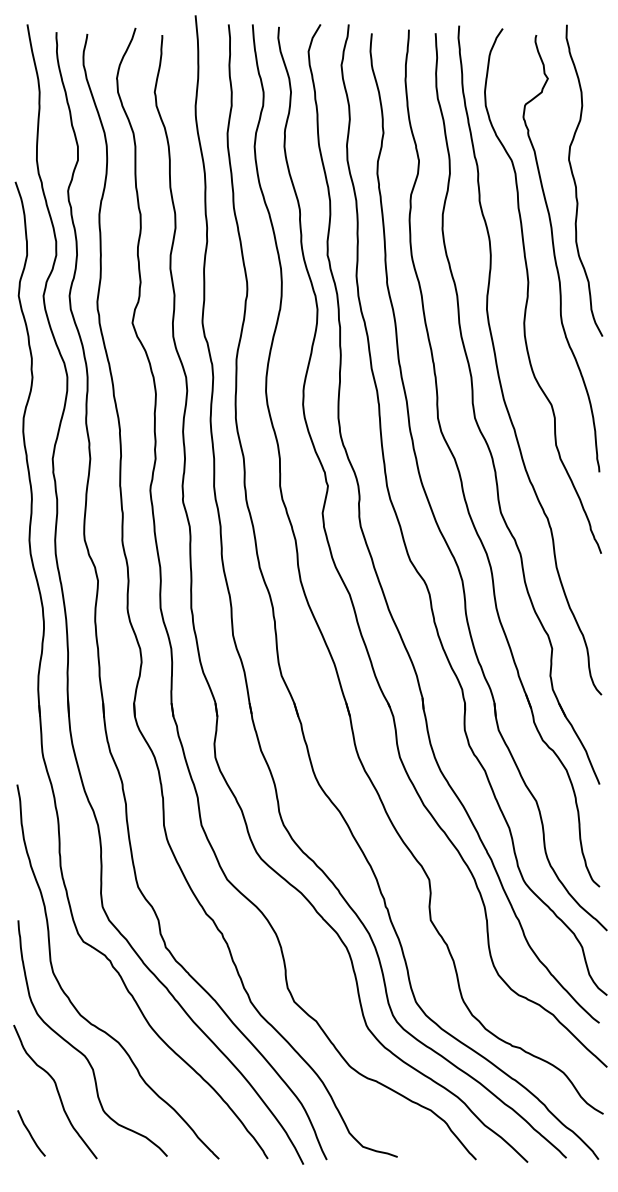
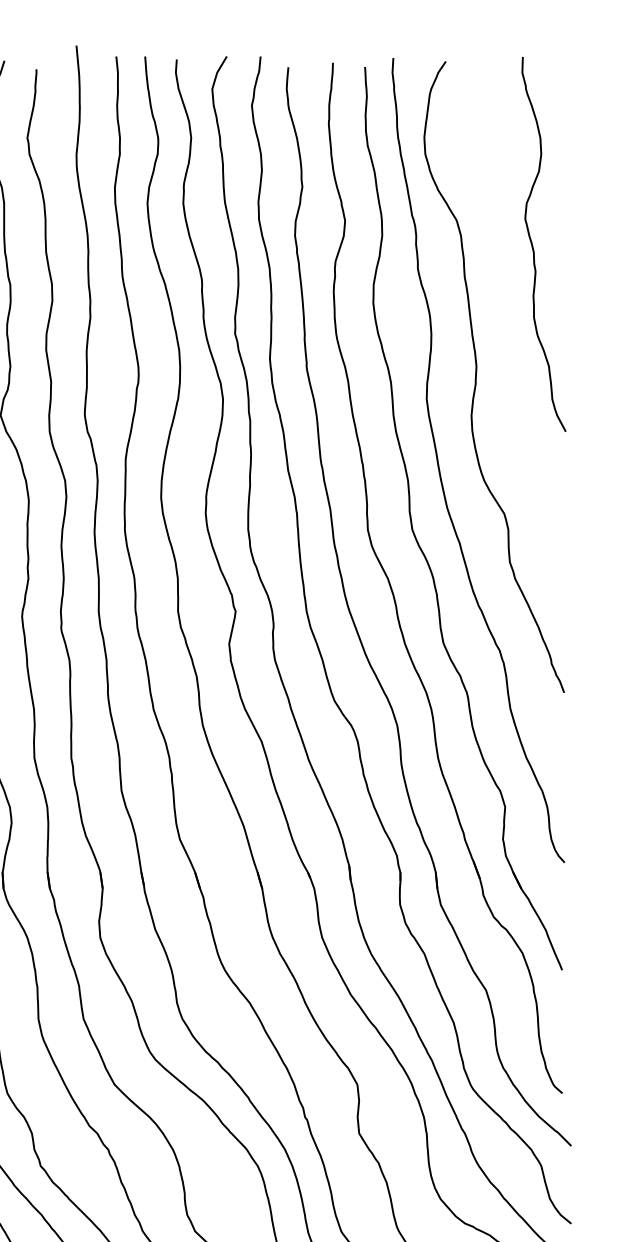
curve: (555, 253) -> (509, 331), removed

